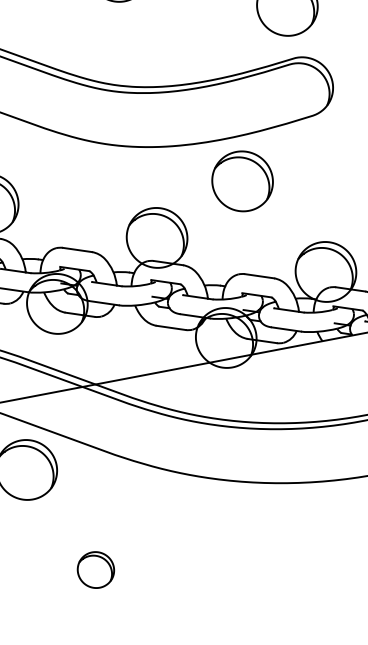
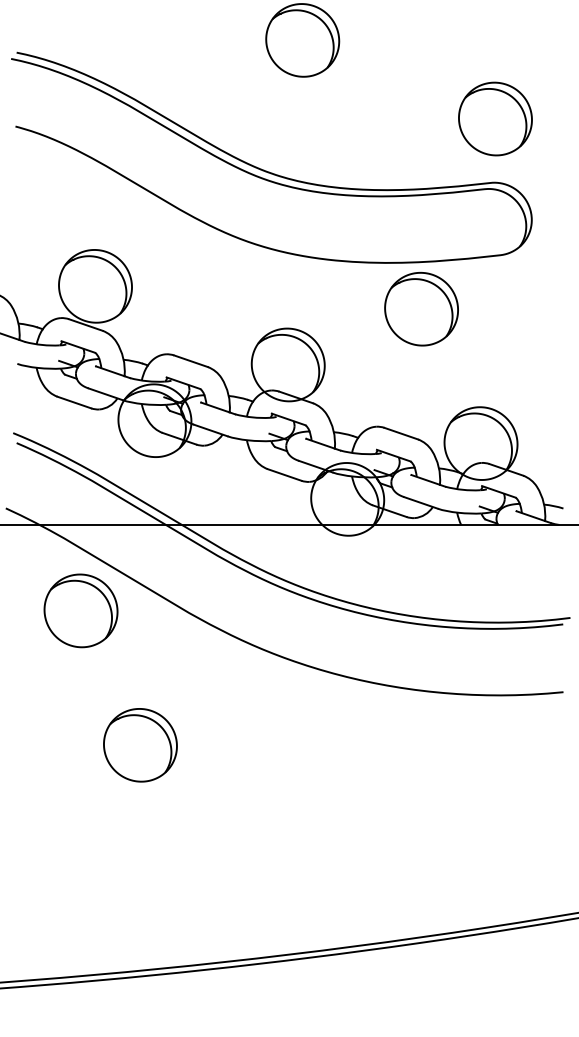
part: (242, 180) -> (421, 308), moved
part: (95, 570) -> (140, 745), size x1.67

